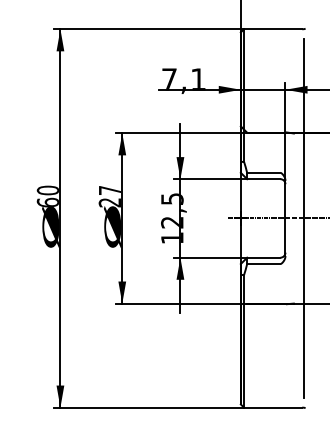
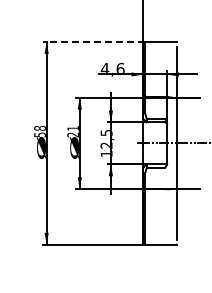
line: (149, 30) -> (94, 42), solid -> dashed
text: (183, 76) -> (112, 67), 7,1 -> 4,6
text: (108, 190) -> (72, 128), 27 -> 21
text: (47, 196) -> (39, 131), 60 -> 58

